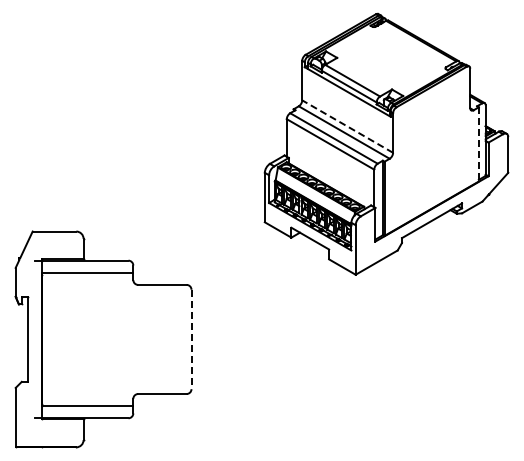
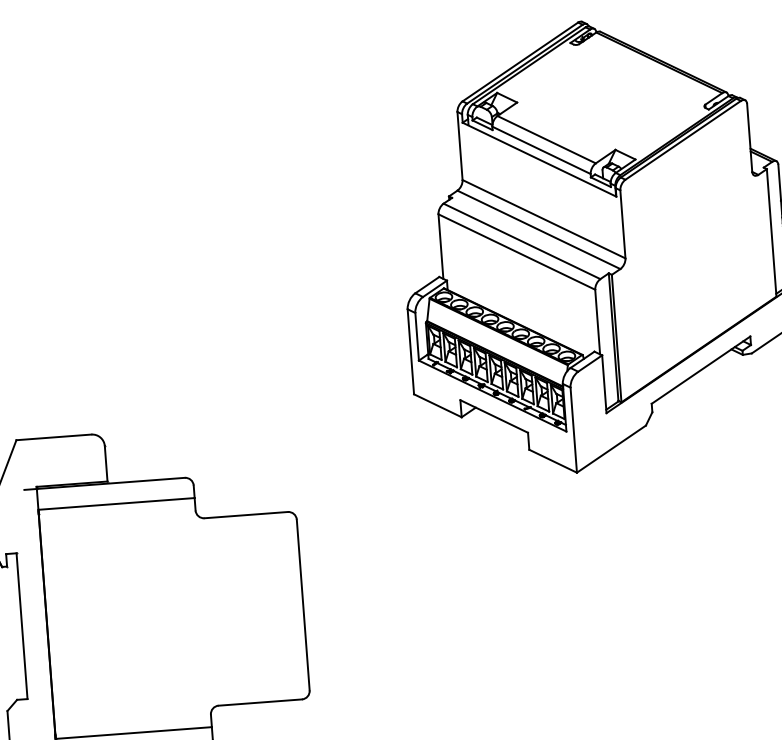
line: (347, 126) -> (543, 219), dashed -> solid
line: (478, 144) -> (771, 233), dashed -> solid
line: (191, 339) -> (303, 605), dashed -> solid

